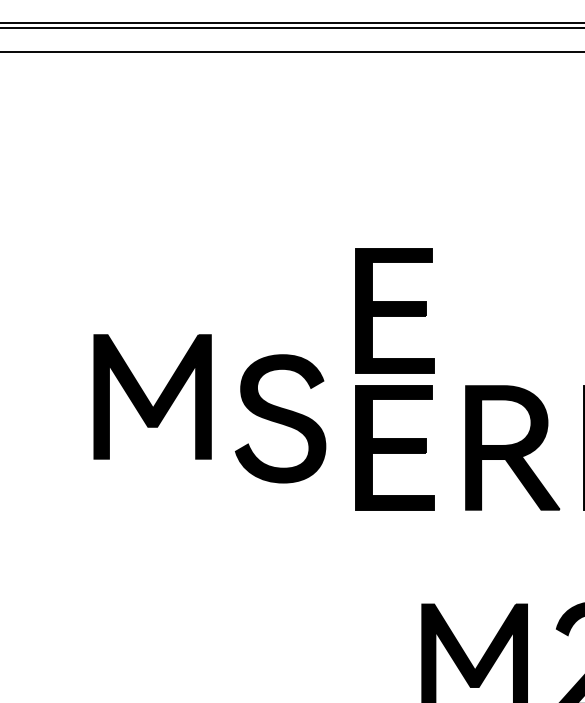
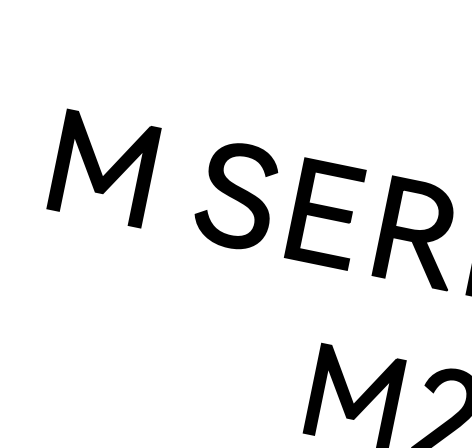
part: (394, 310) -> (347, 104), removed
part: (152, 396) -> (104, 168), moved
part: (280, 418) -> (236, 195), moved

